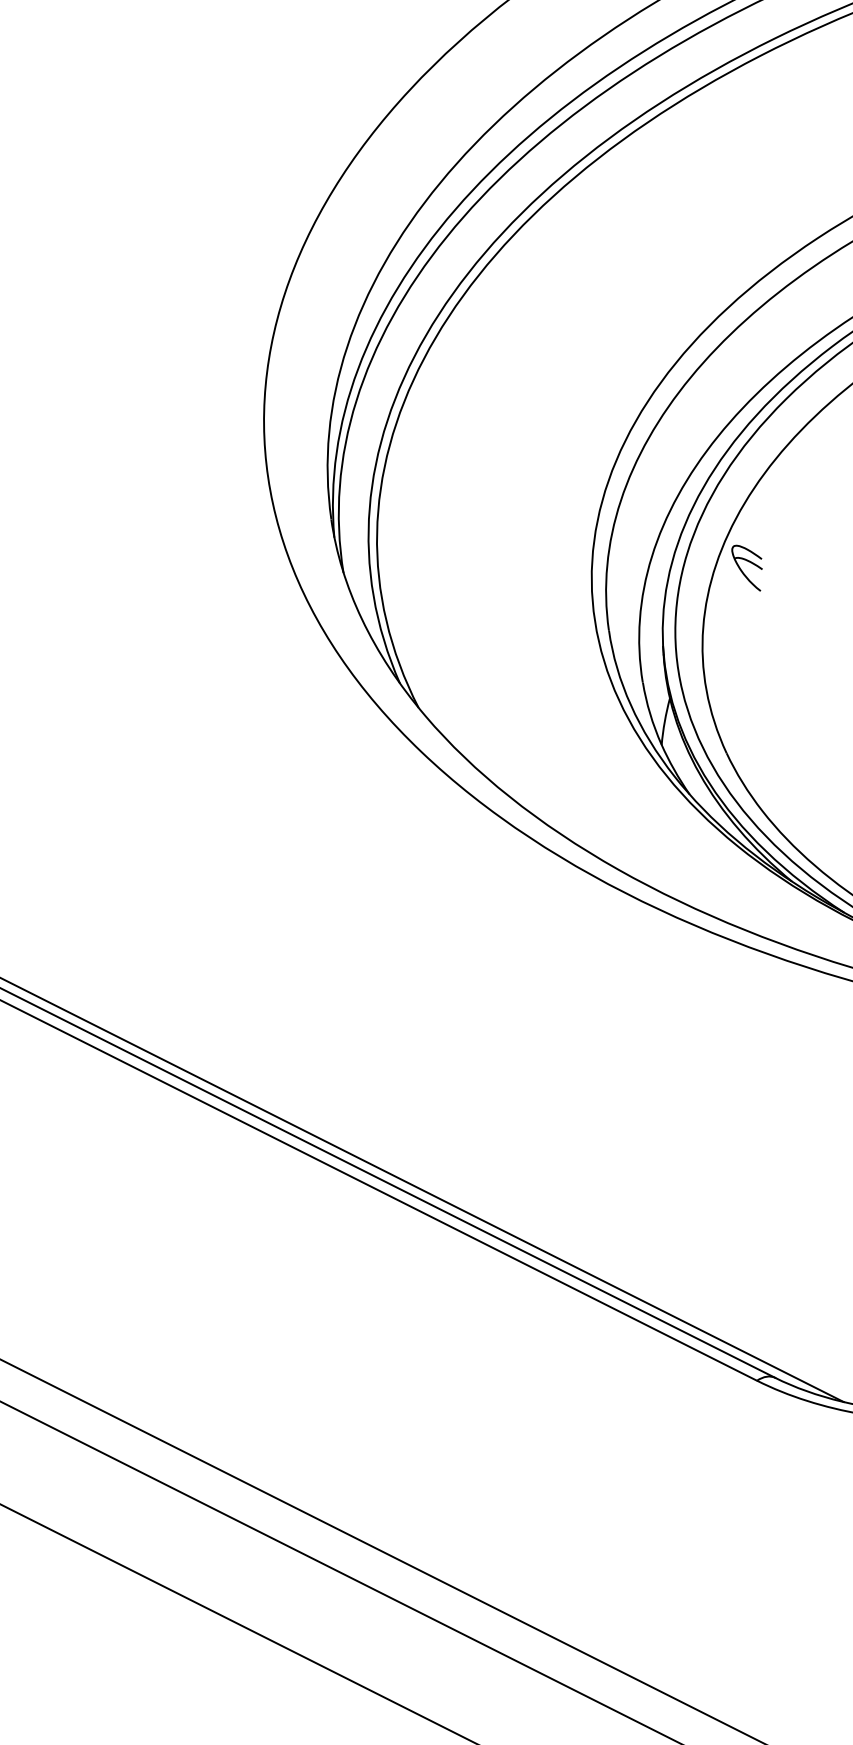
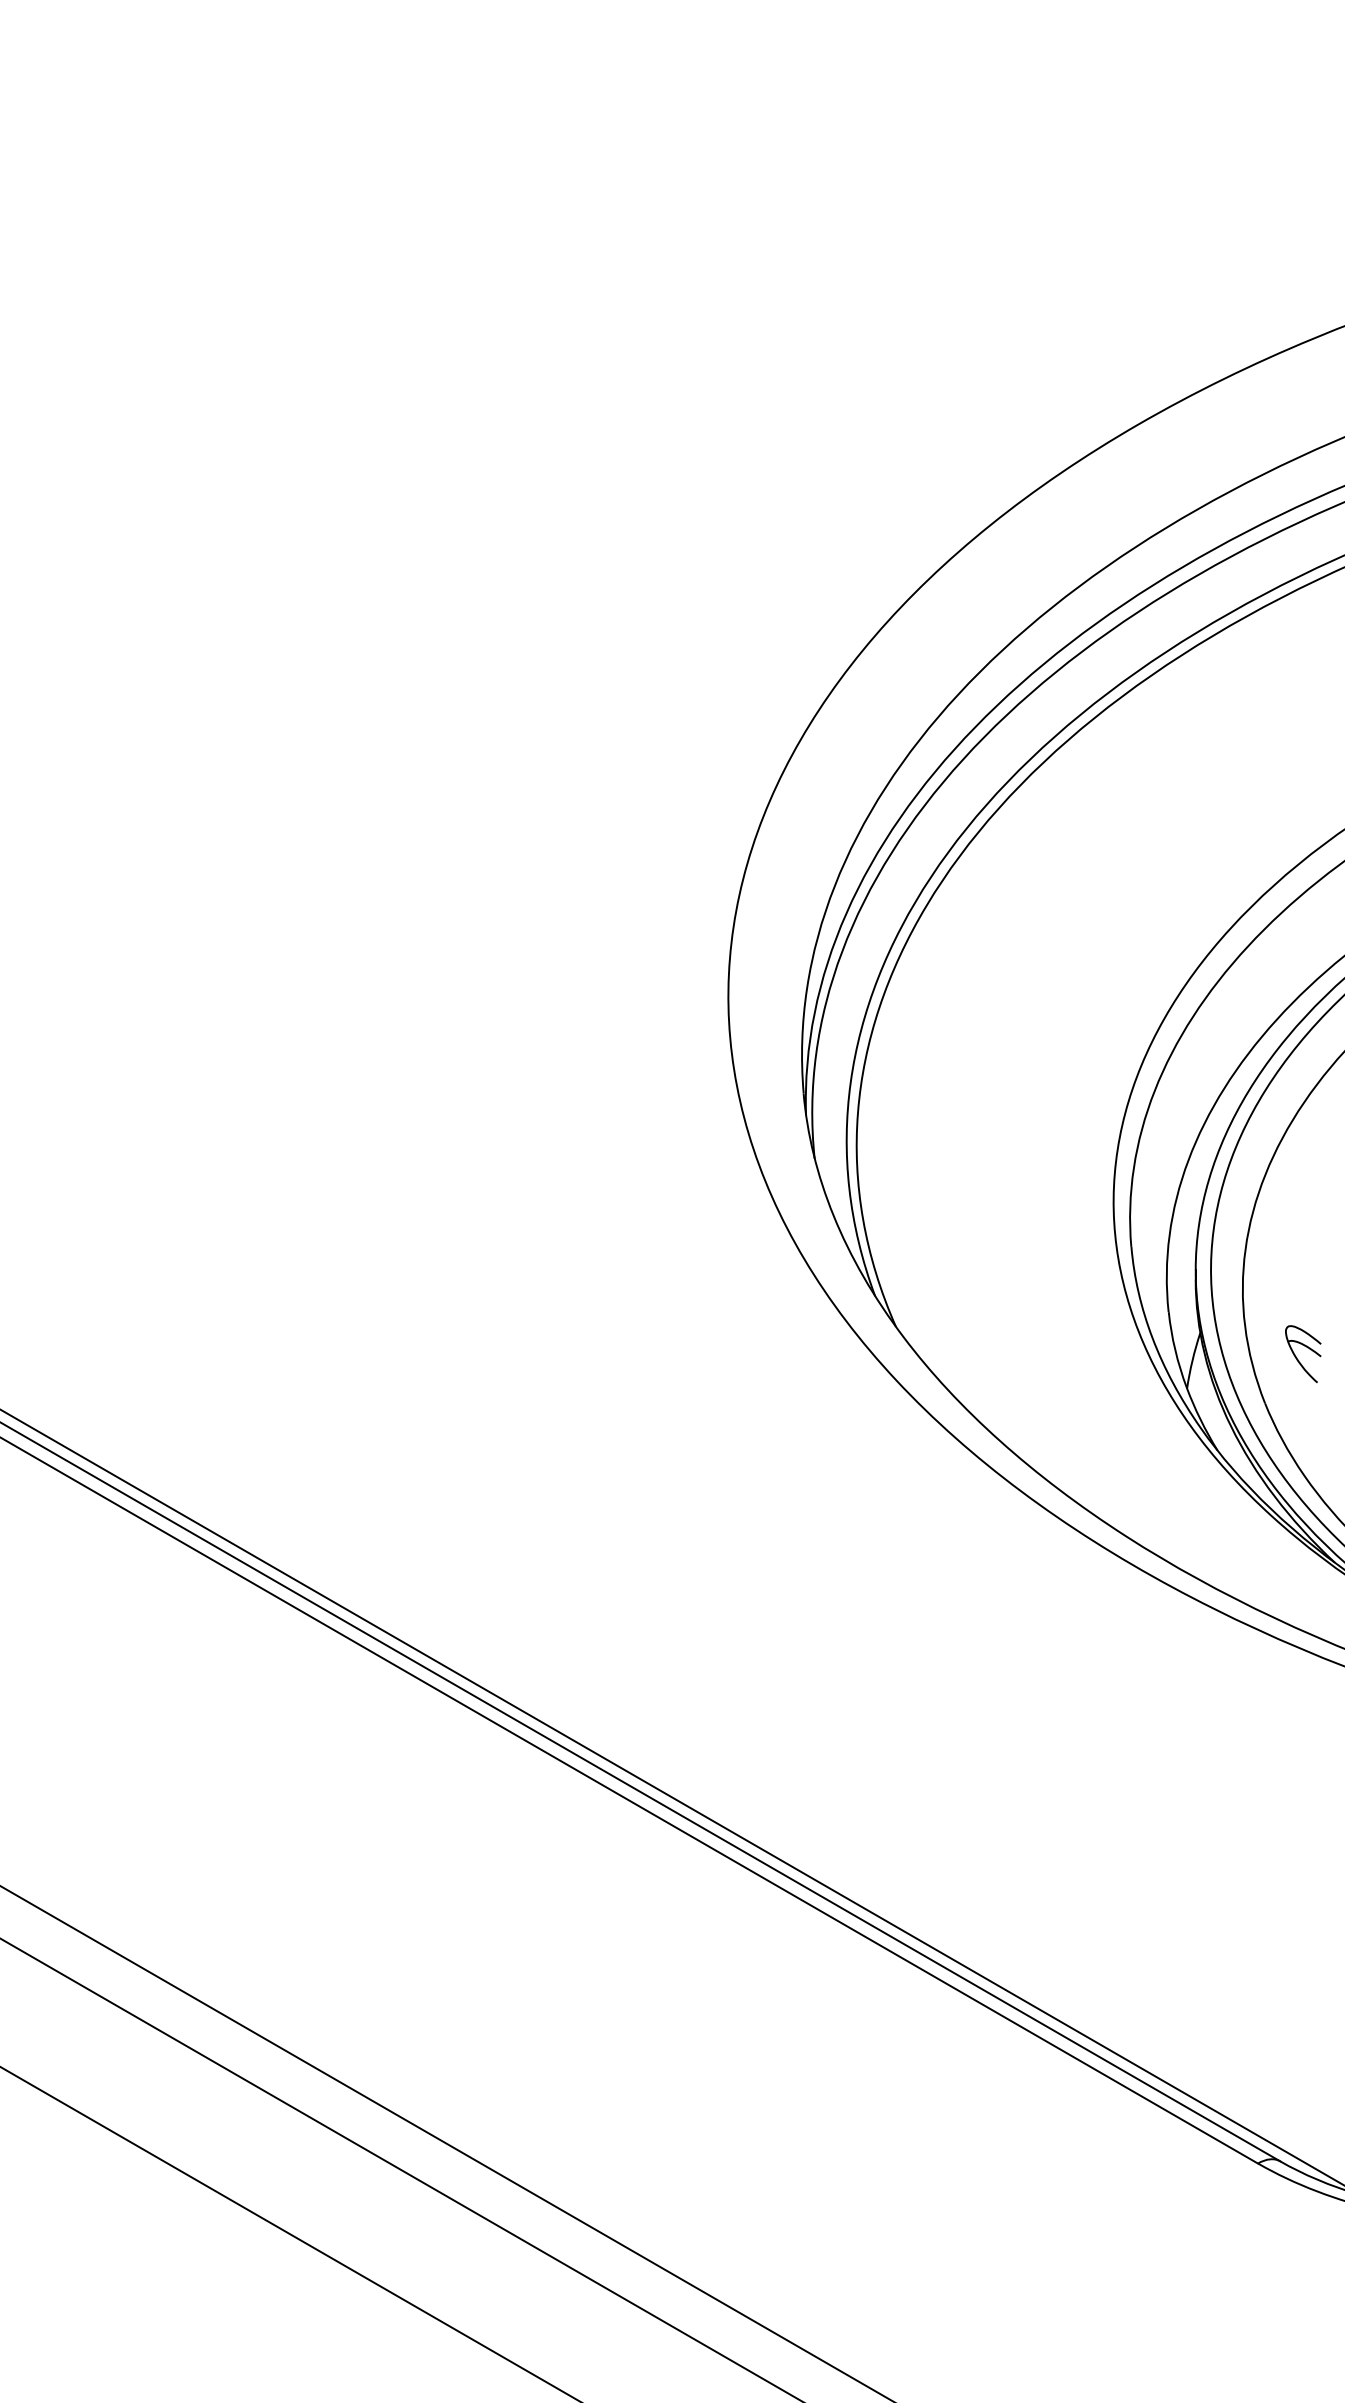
part: (750, 563) -> (1307, 1348), moved

